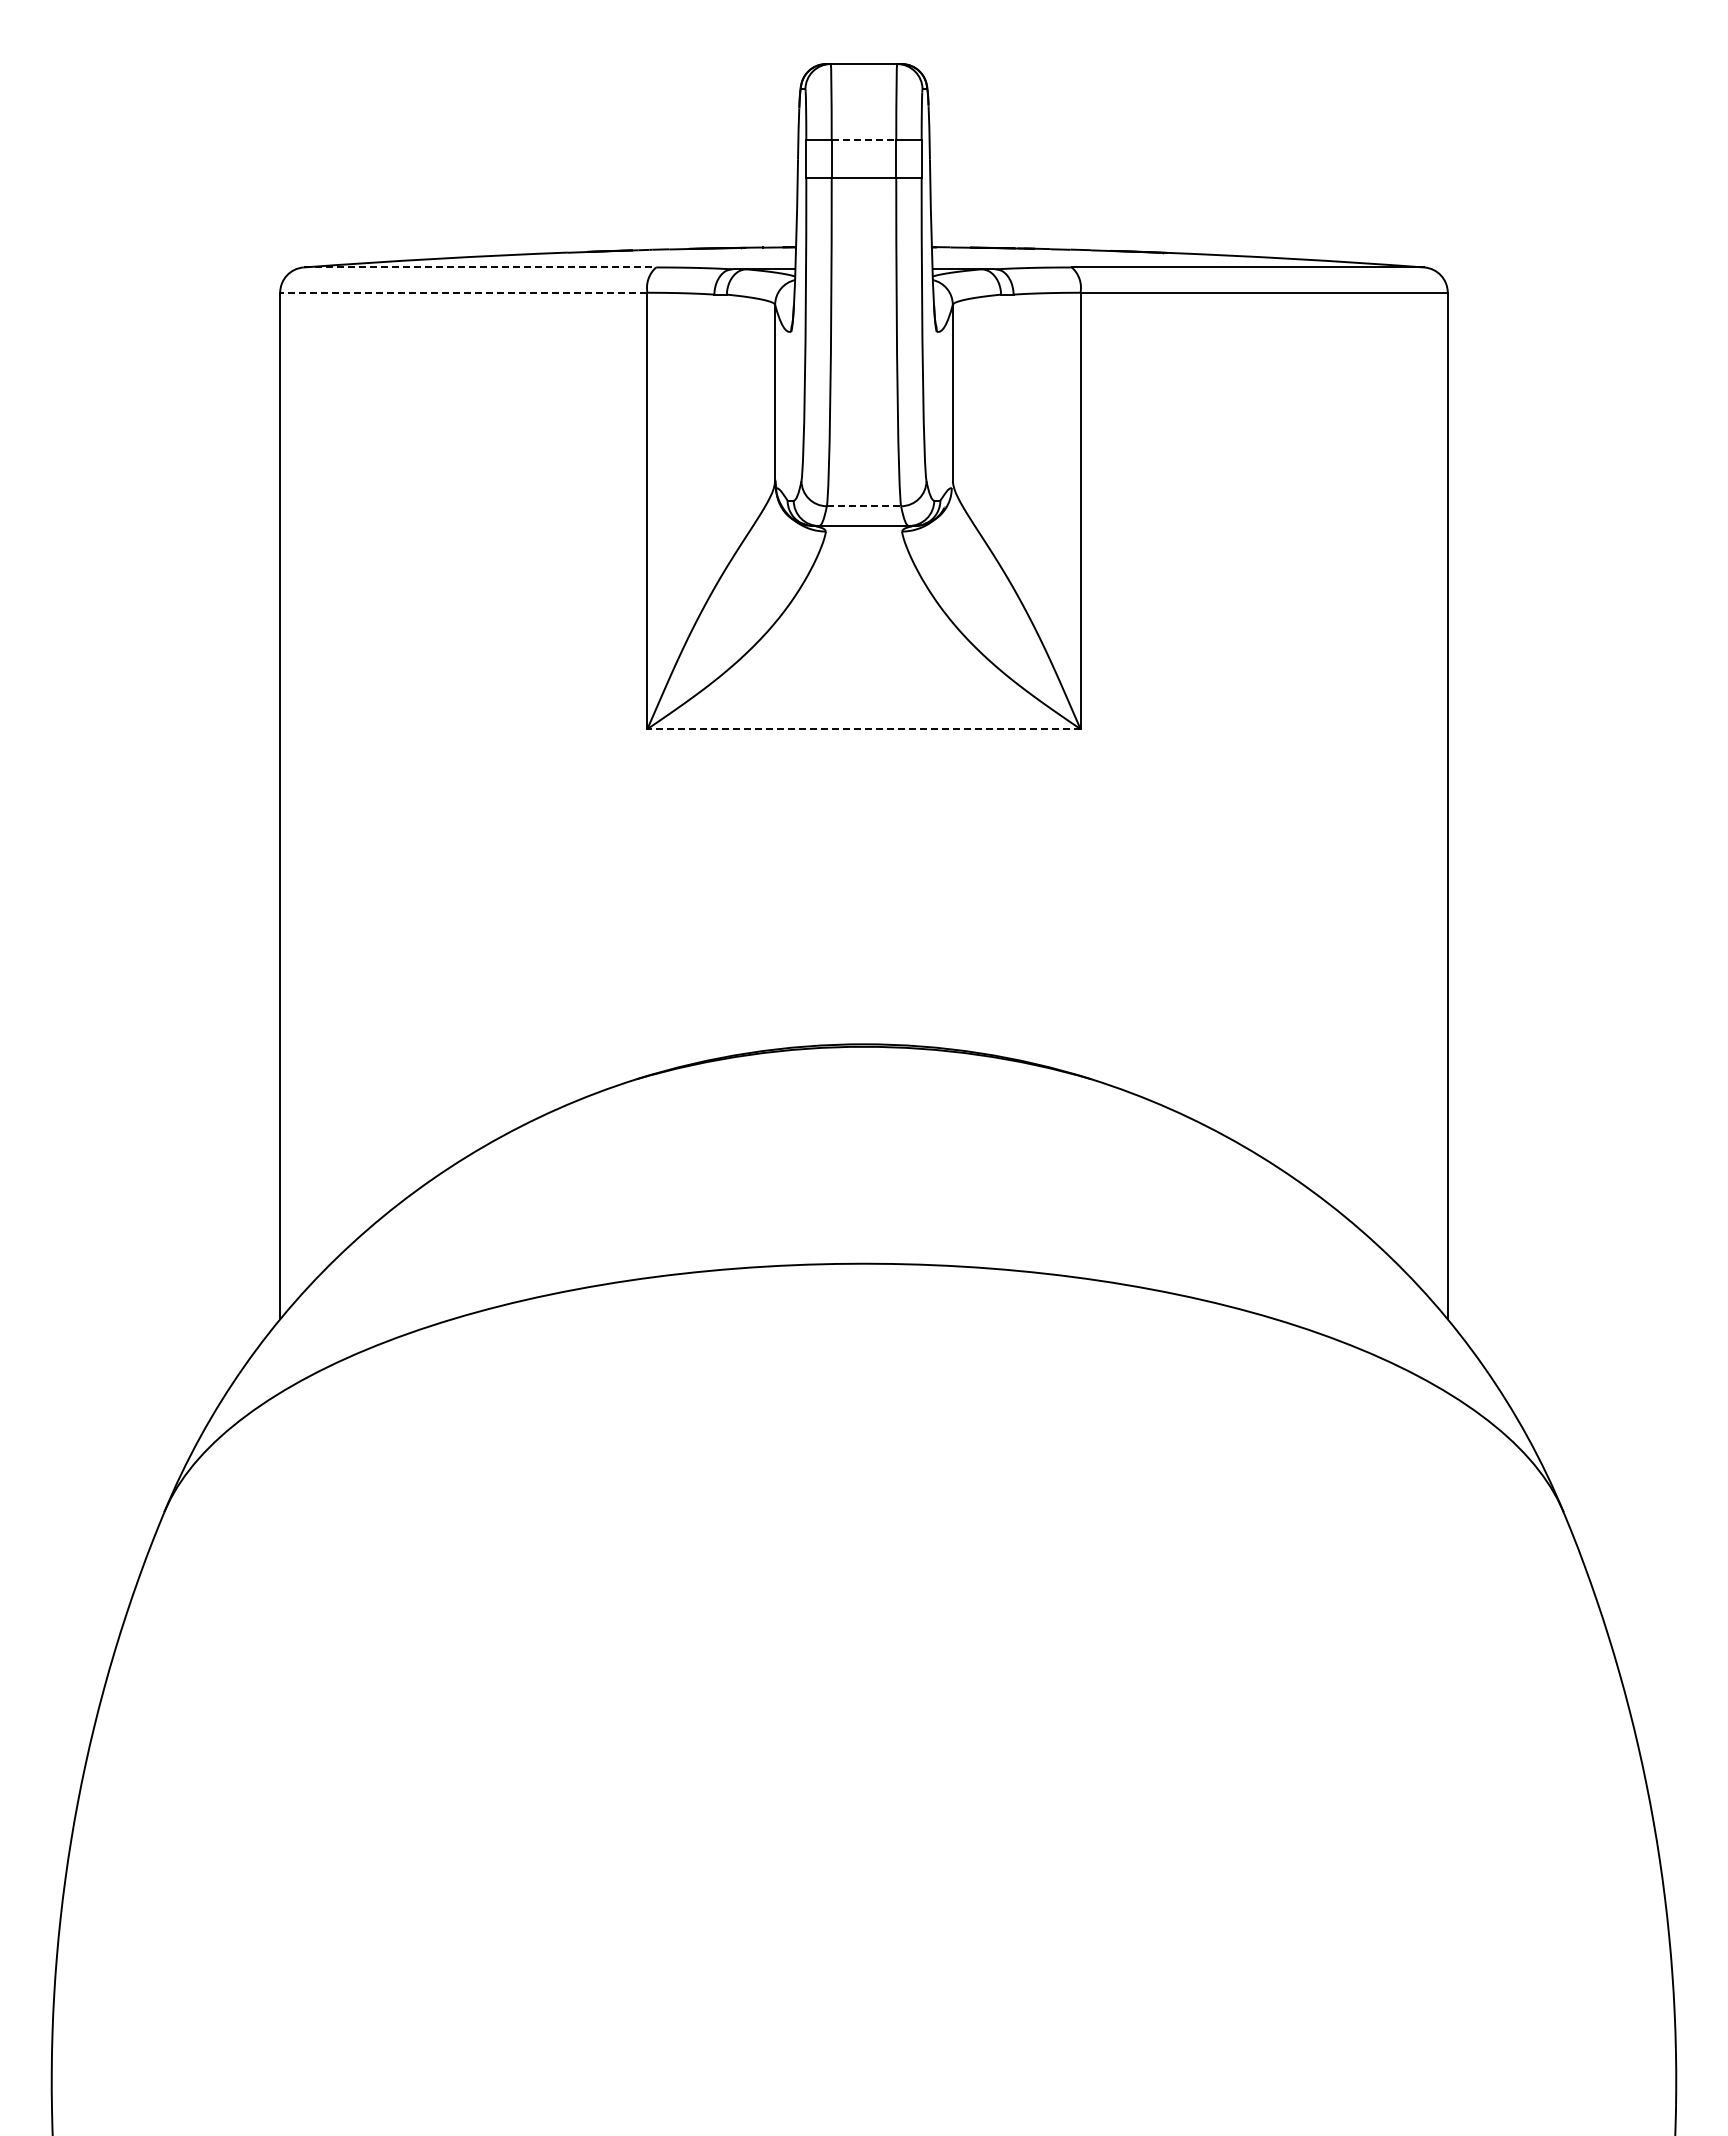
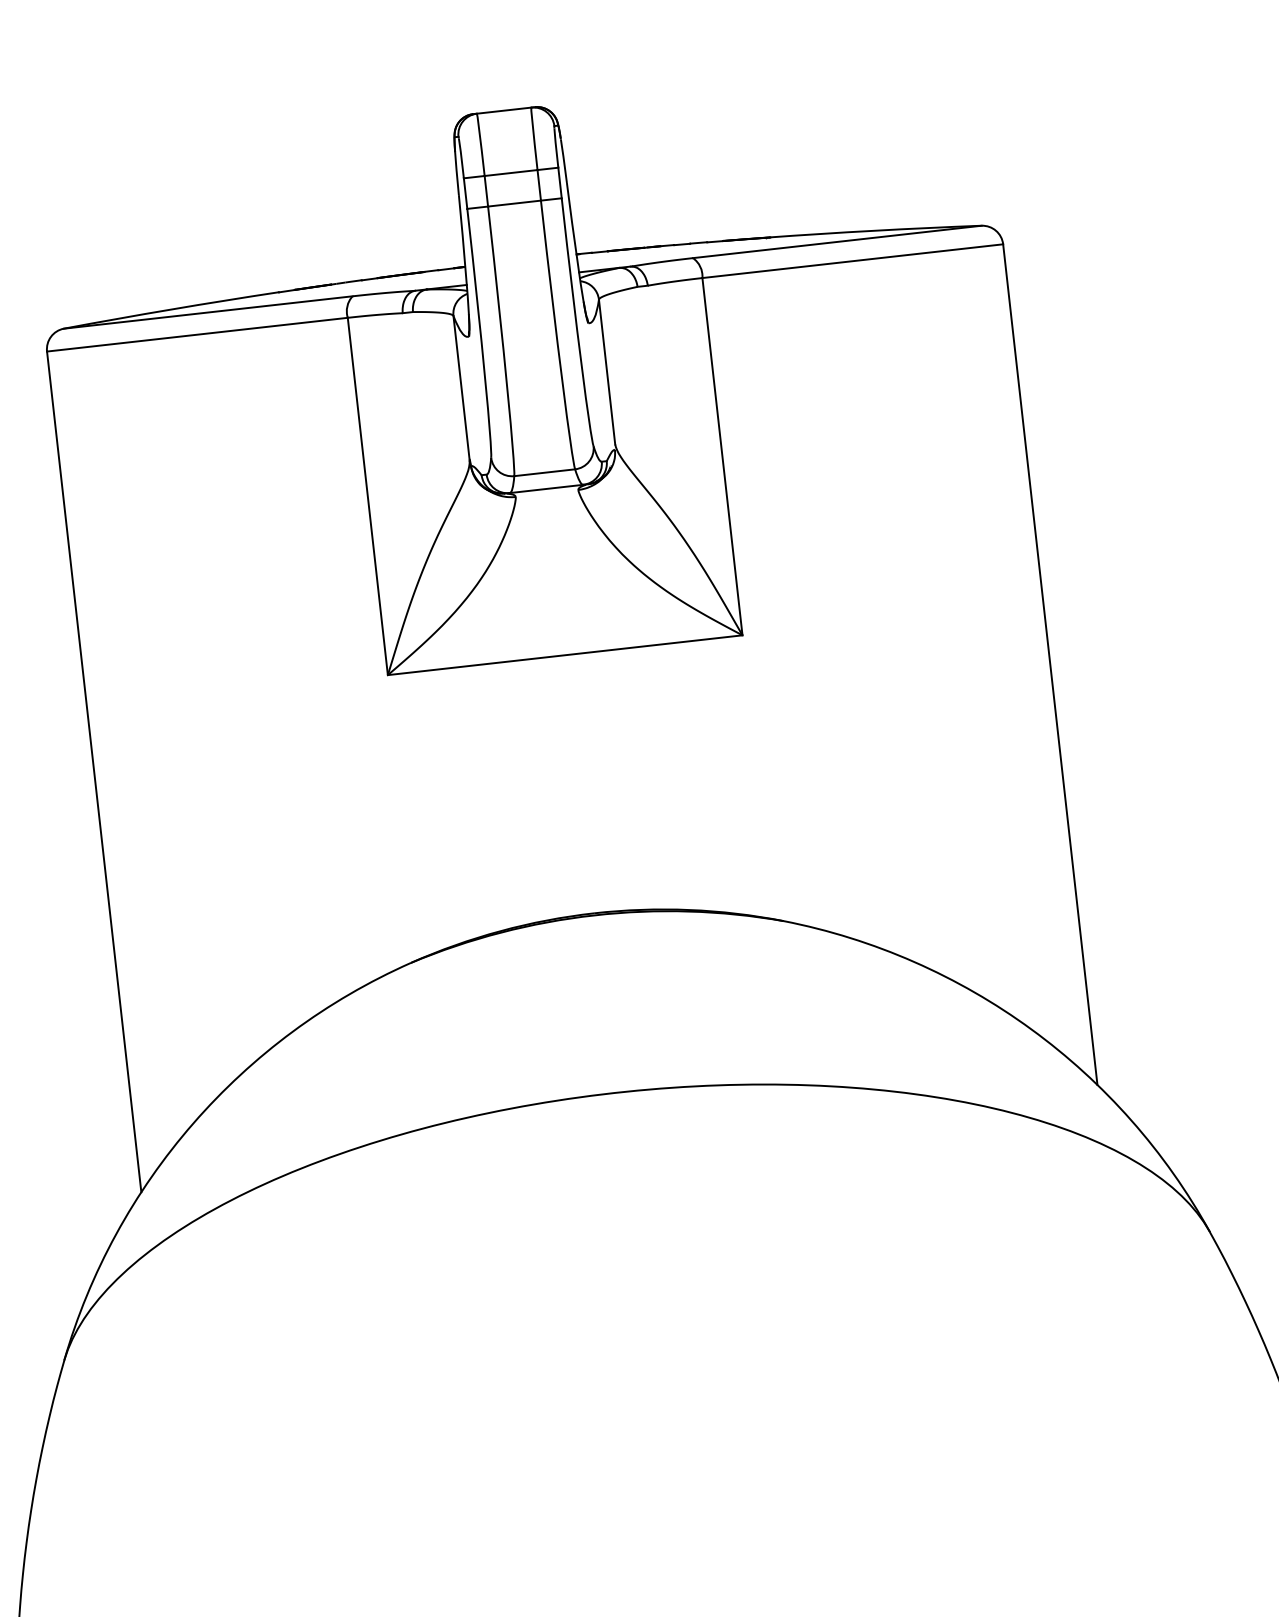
line: (864, 140) -> (511, 173), dashed -> solid
line: (480, 267) -> (208, 312), dashed -> solid
line: (463, 292) -> (197, 334), dashed -> solid
line: (864, 506) -> (545, 472), dashed -> solid
line: (863, 729) -> (564, 655), dashed -> solid

